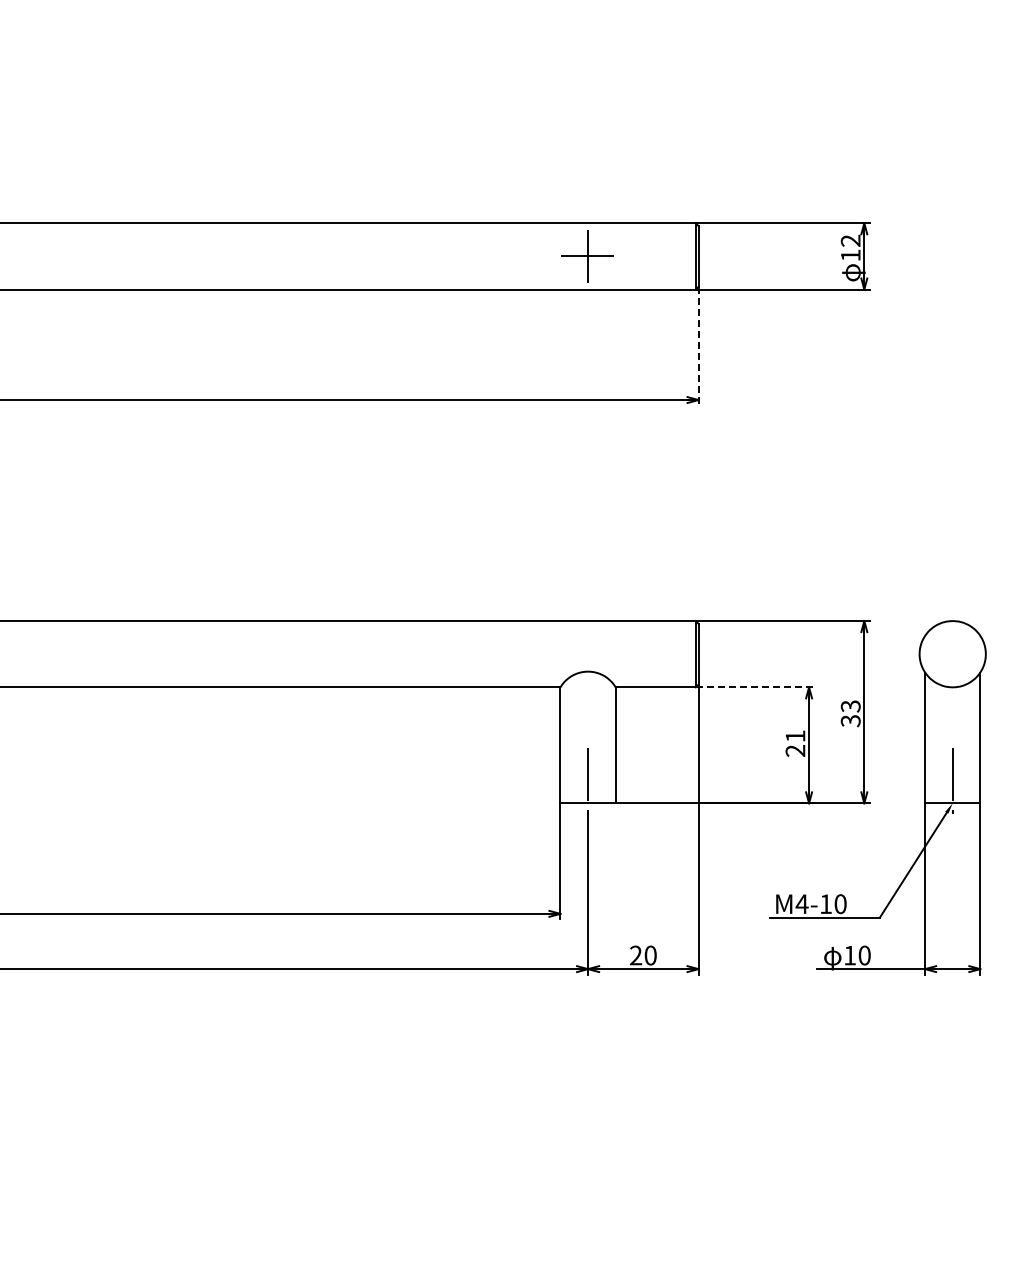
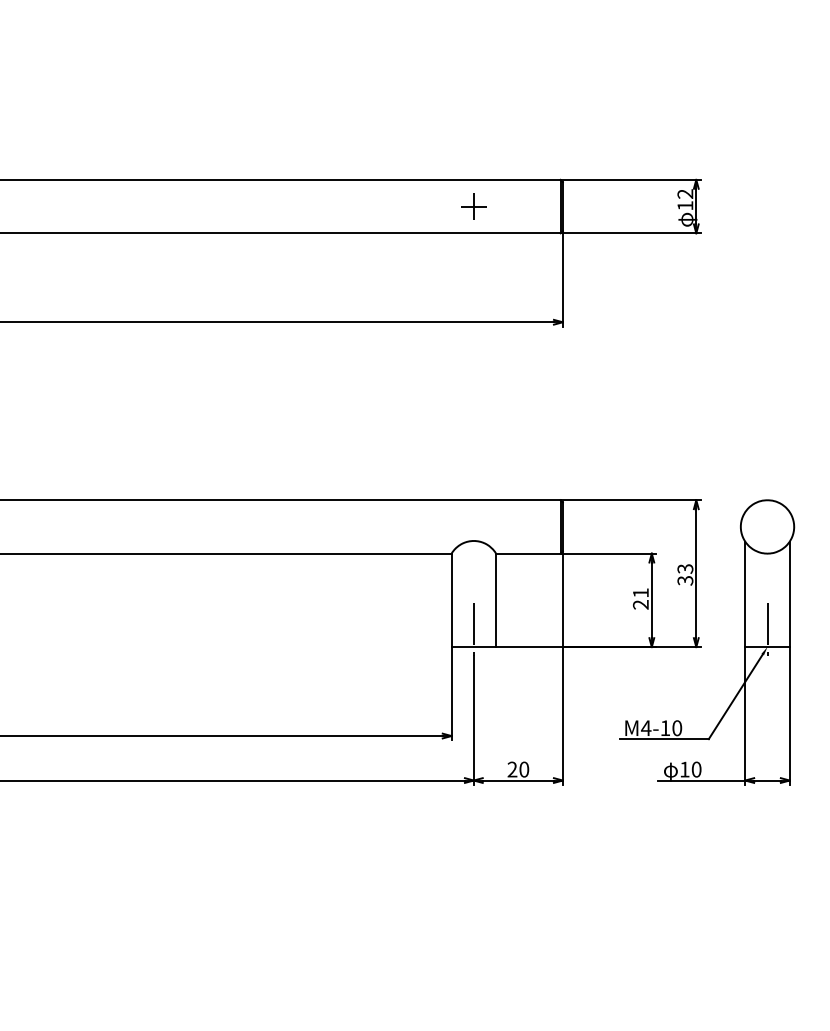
part: (588, 256) -> (474, 206), size x0.62
line: (698, 346) -> (562, 279), dashed -> solid
line: (755, 687) -> (608, 553), dashed -> solid

